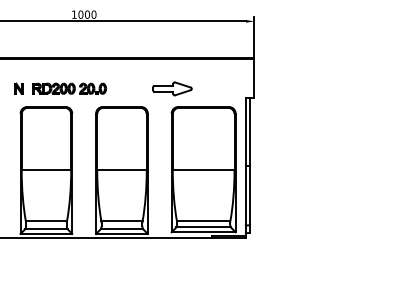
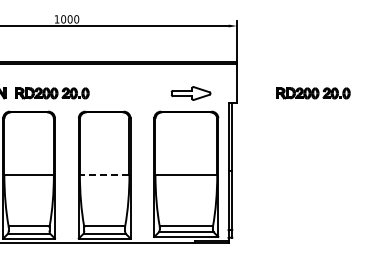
part: (172, 88) -> (191, 93), moved
part: (330, 88) -> (313, 93), added
line: (122, 169) -> (105, 174), solid -> dashed

